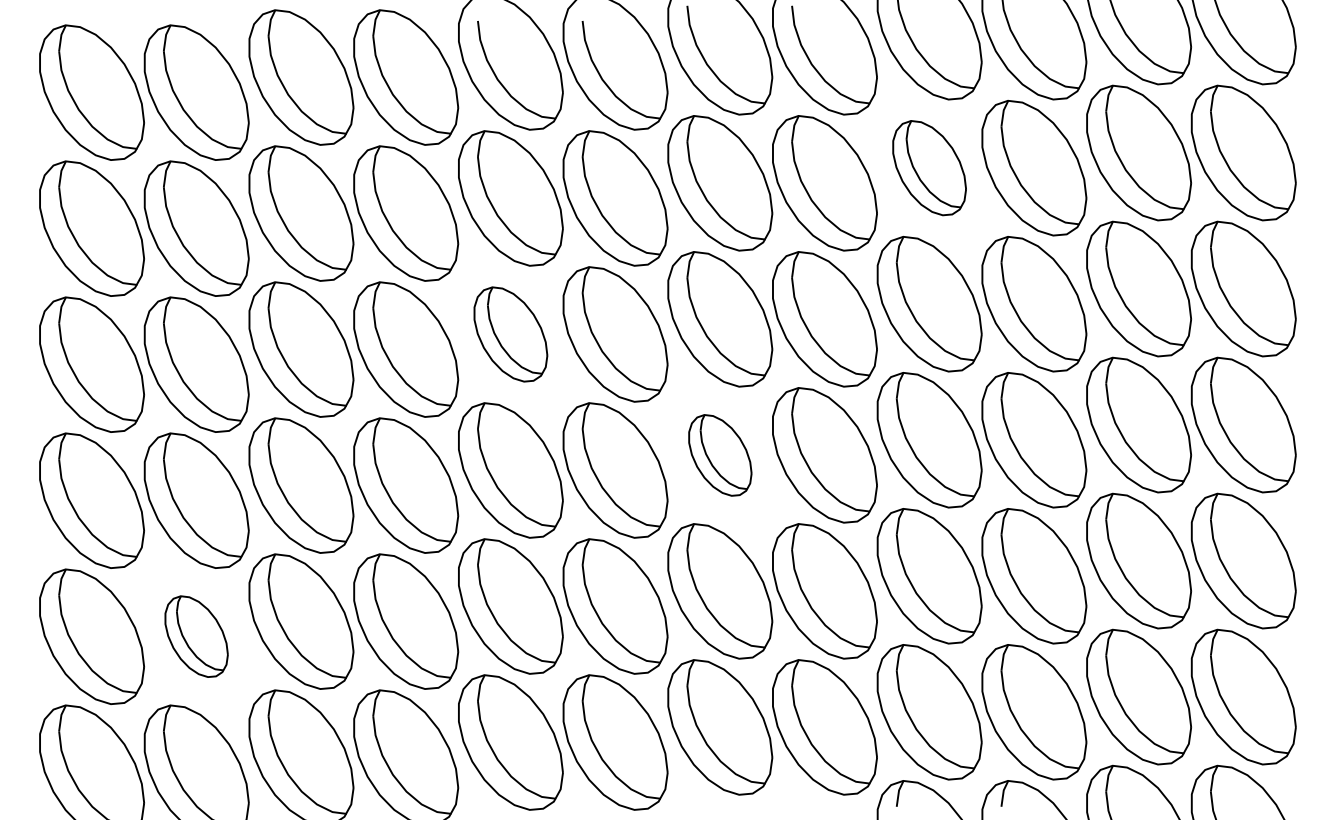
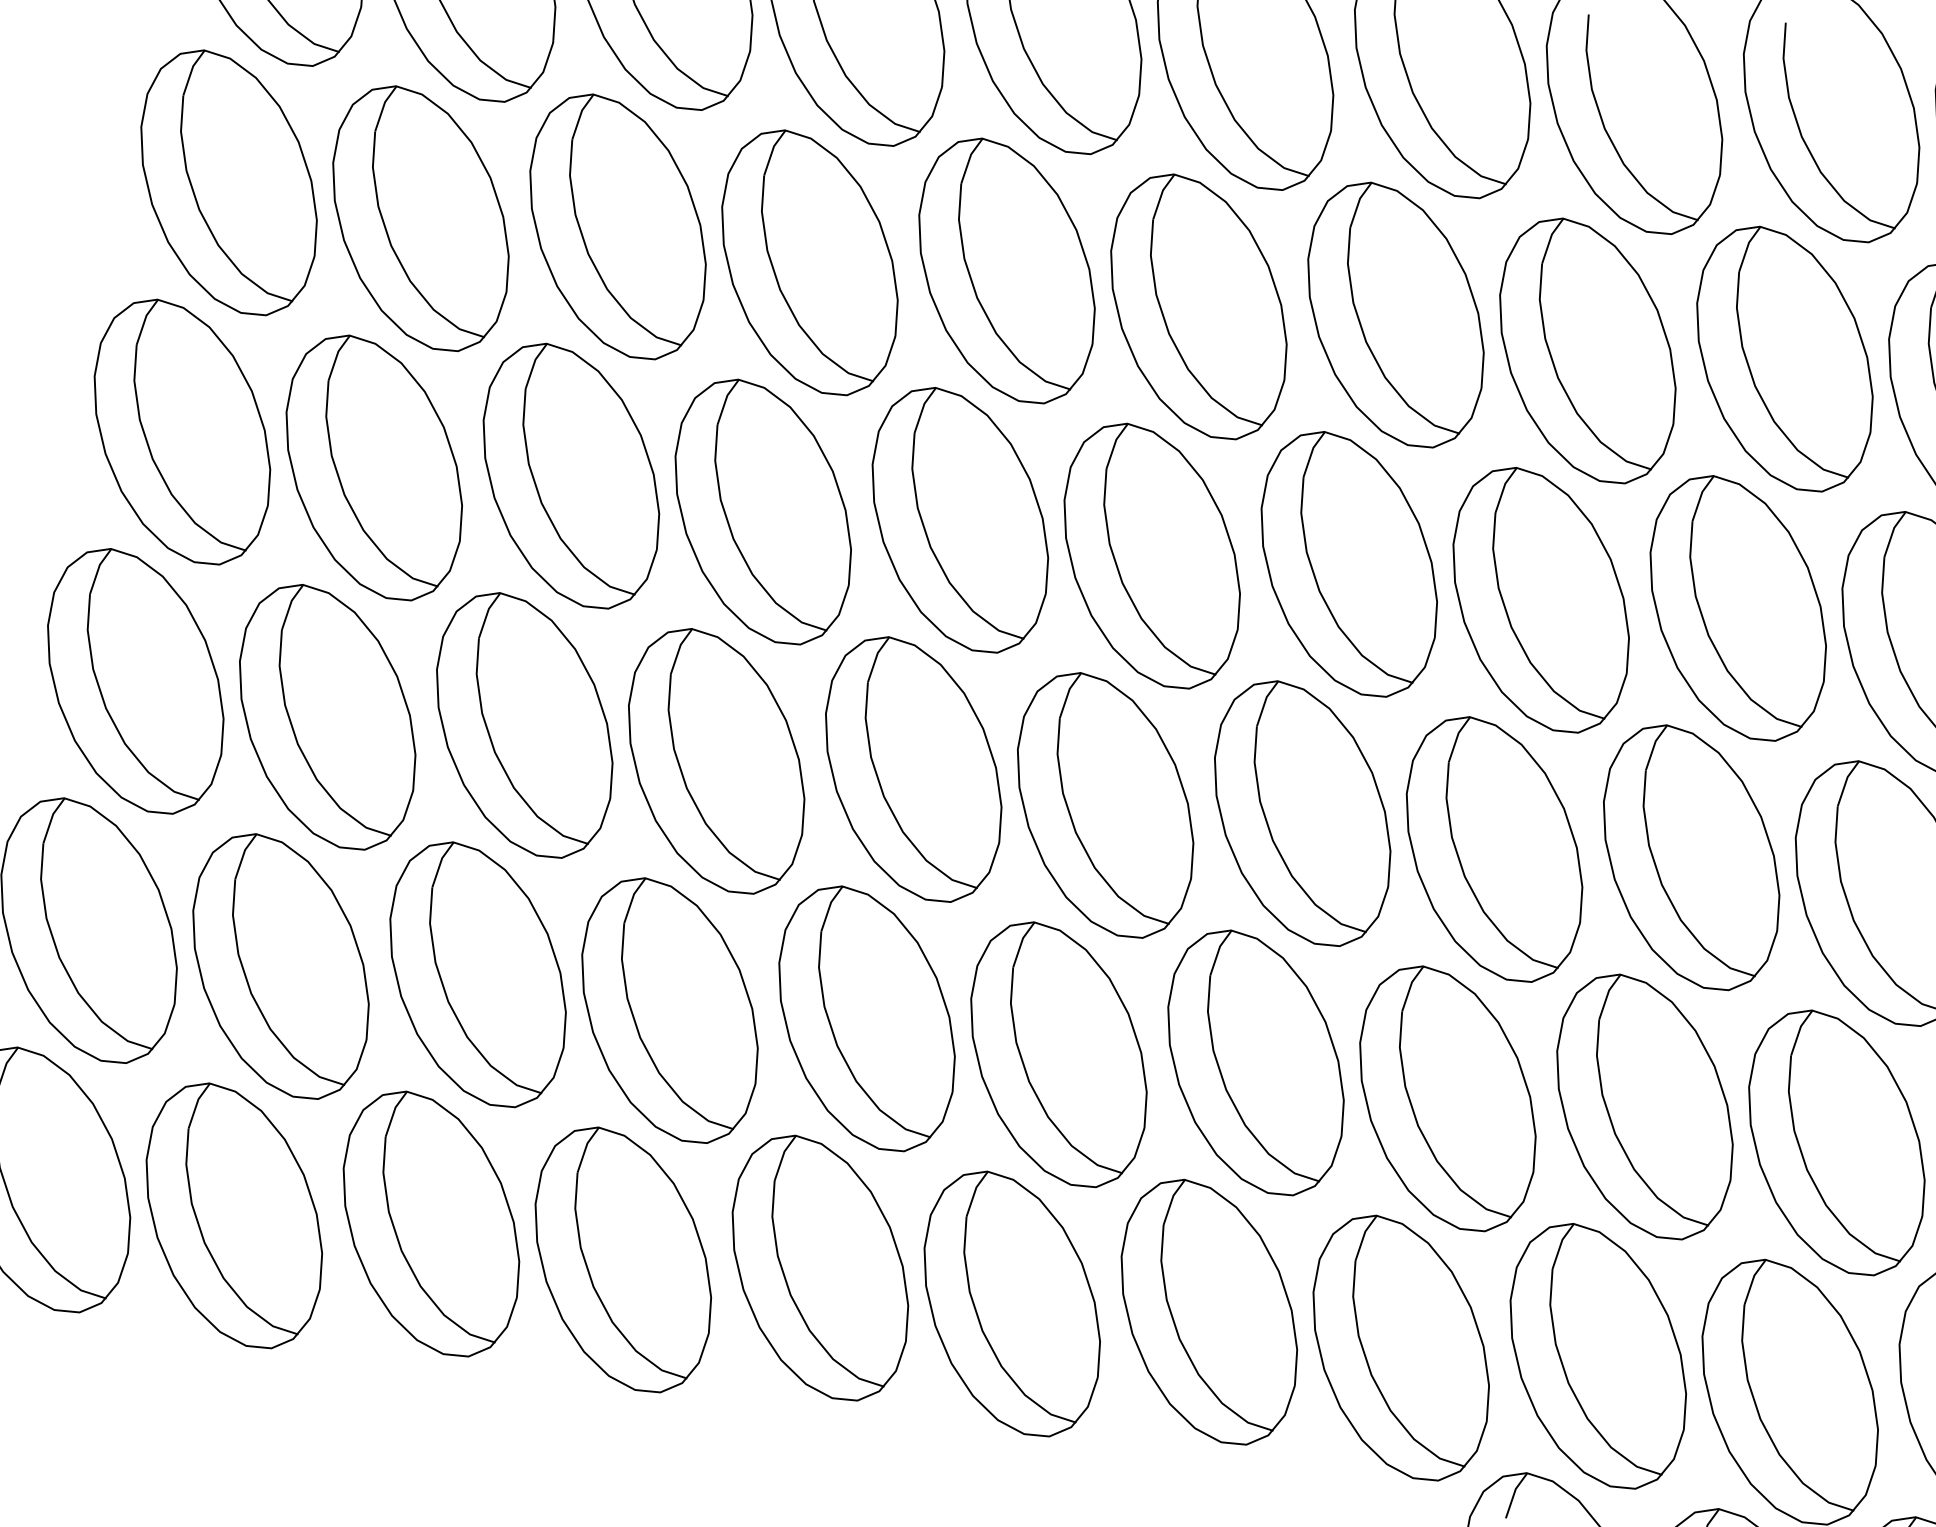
part: (929, 167) -> (1785, 357), size x1.43
part: (510, 334) -> (960, 520), size x1.43
part: (720, 455) -> (1303, 814), size x1.67
part: (196, 636) -> (281, 966), size x1.67

